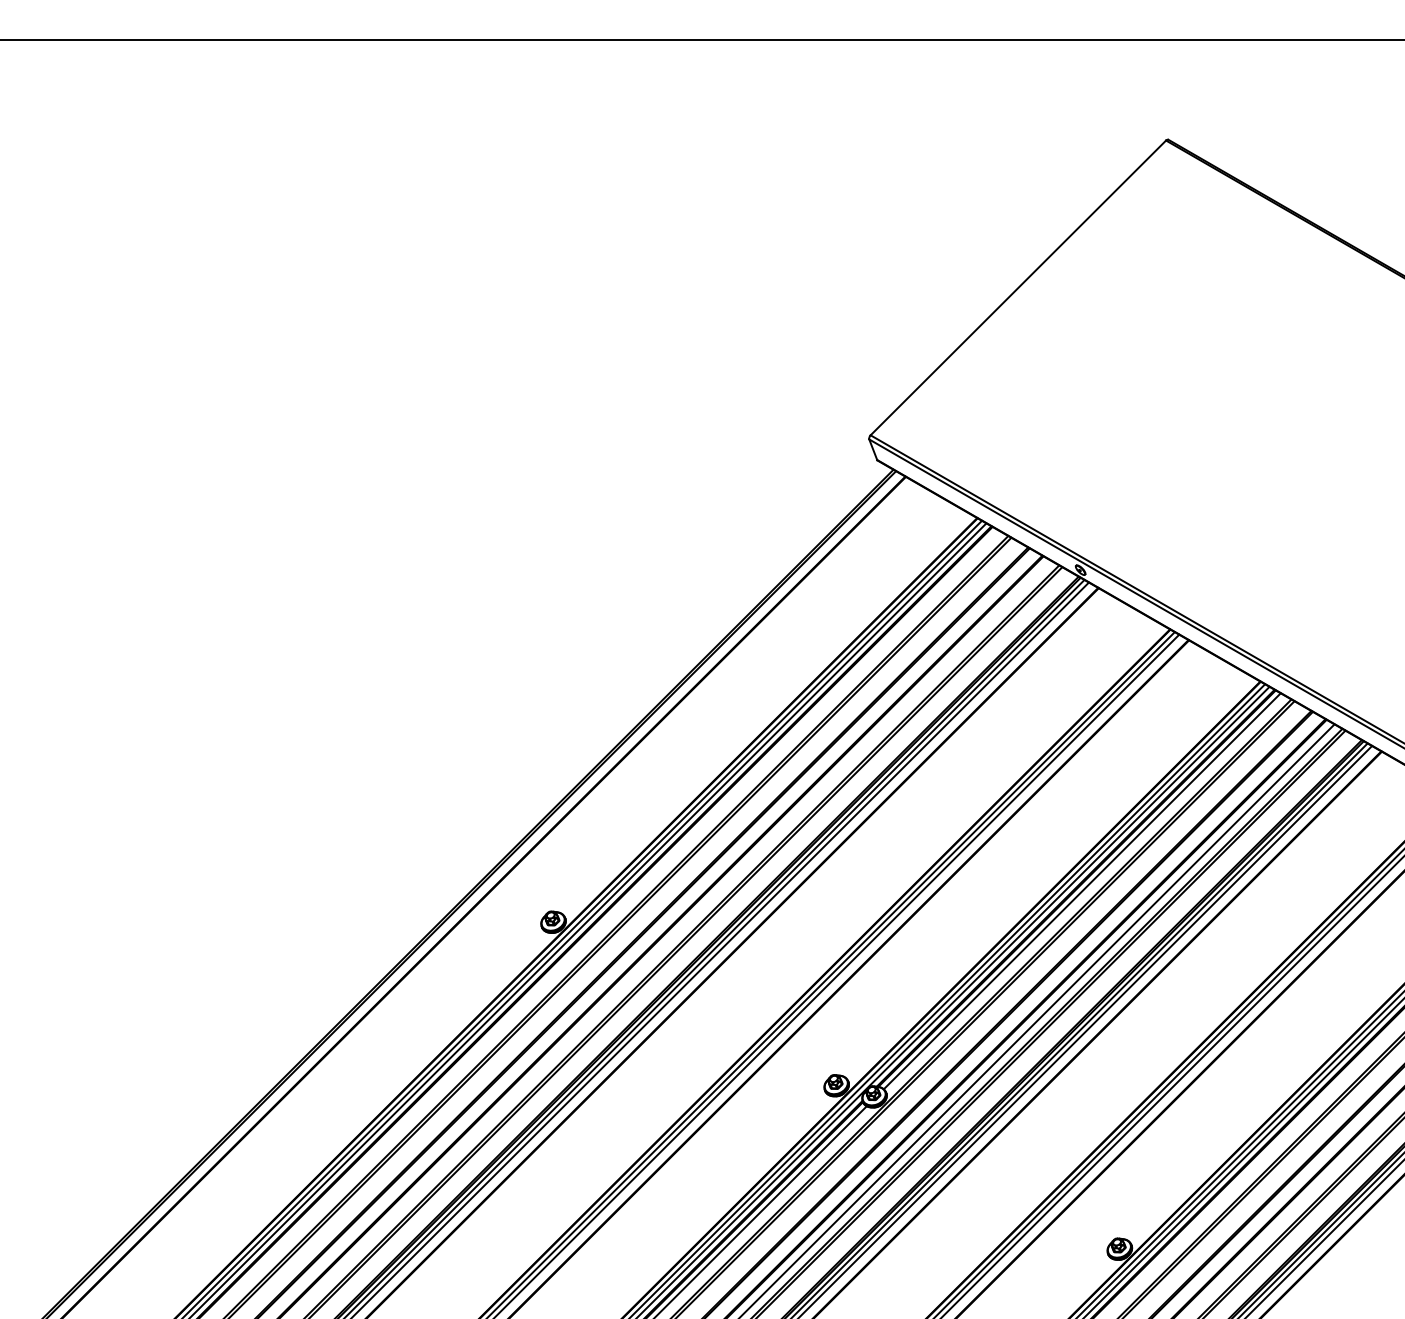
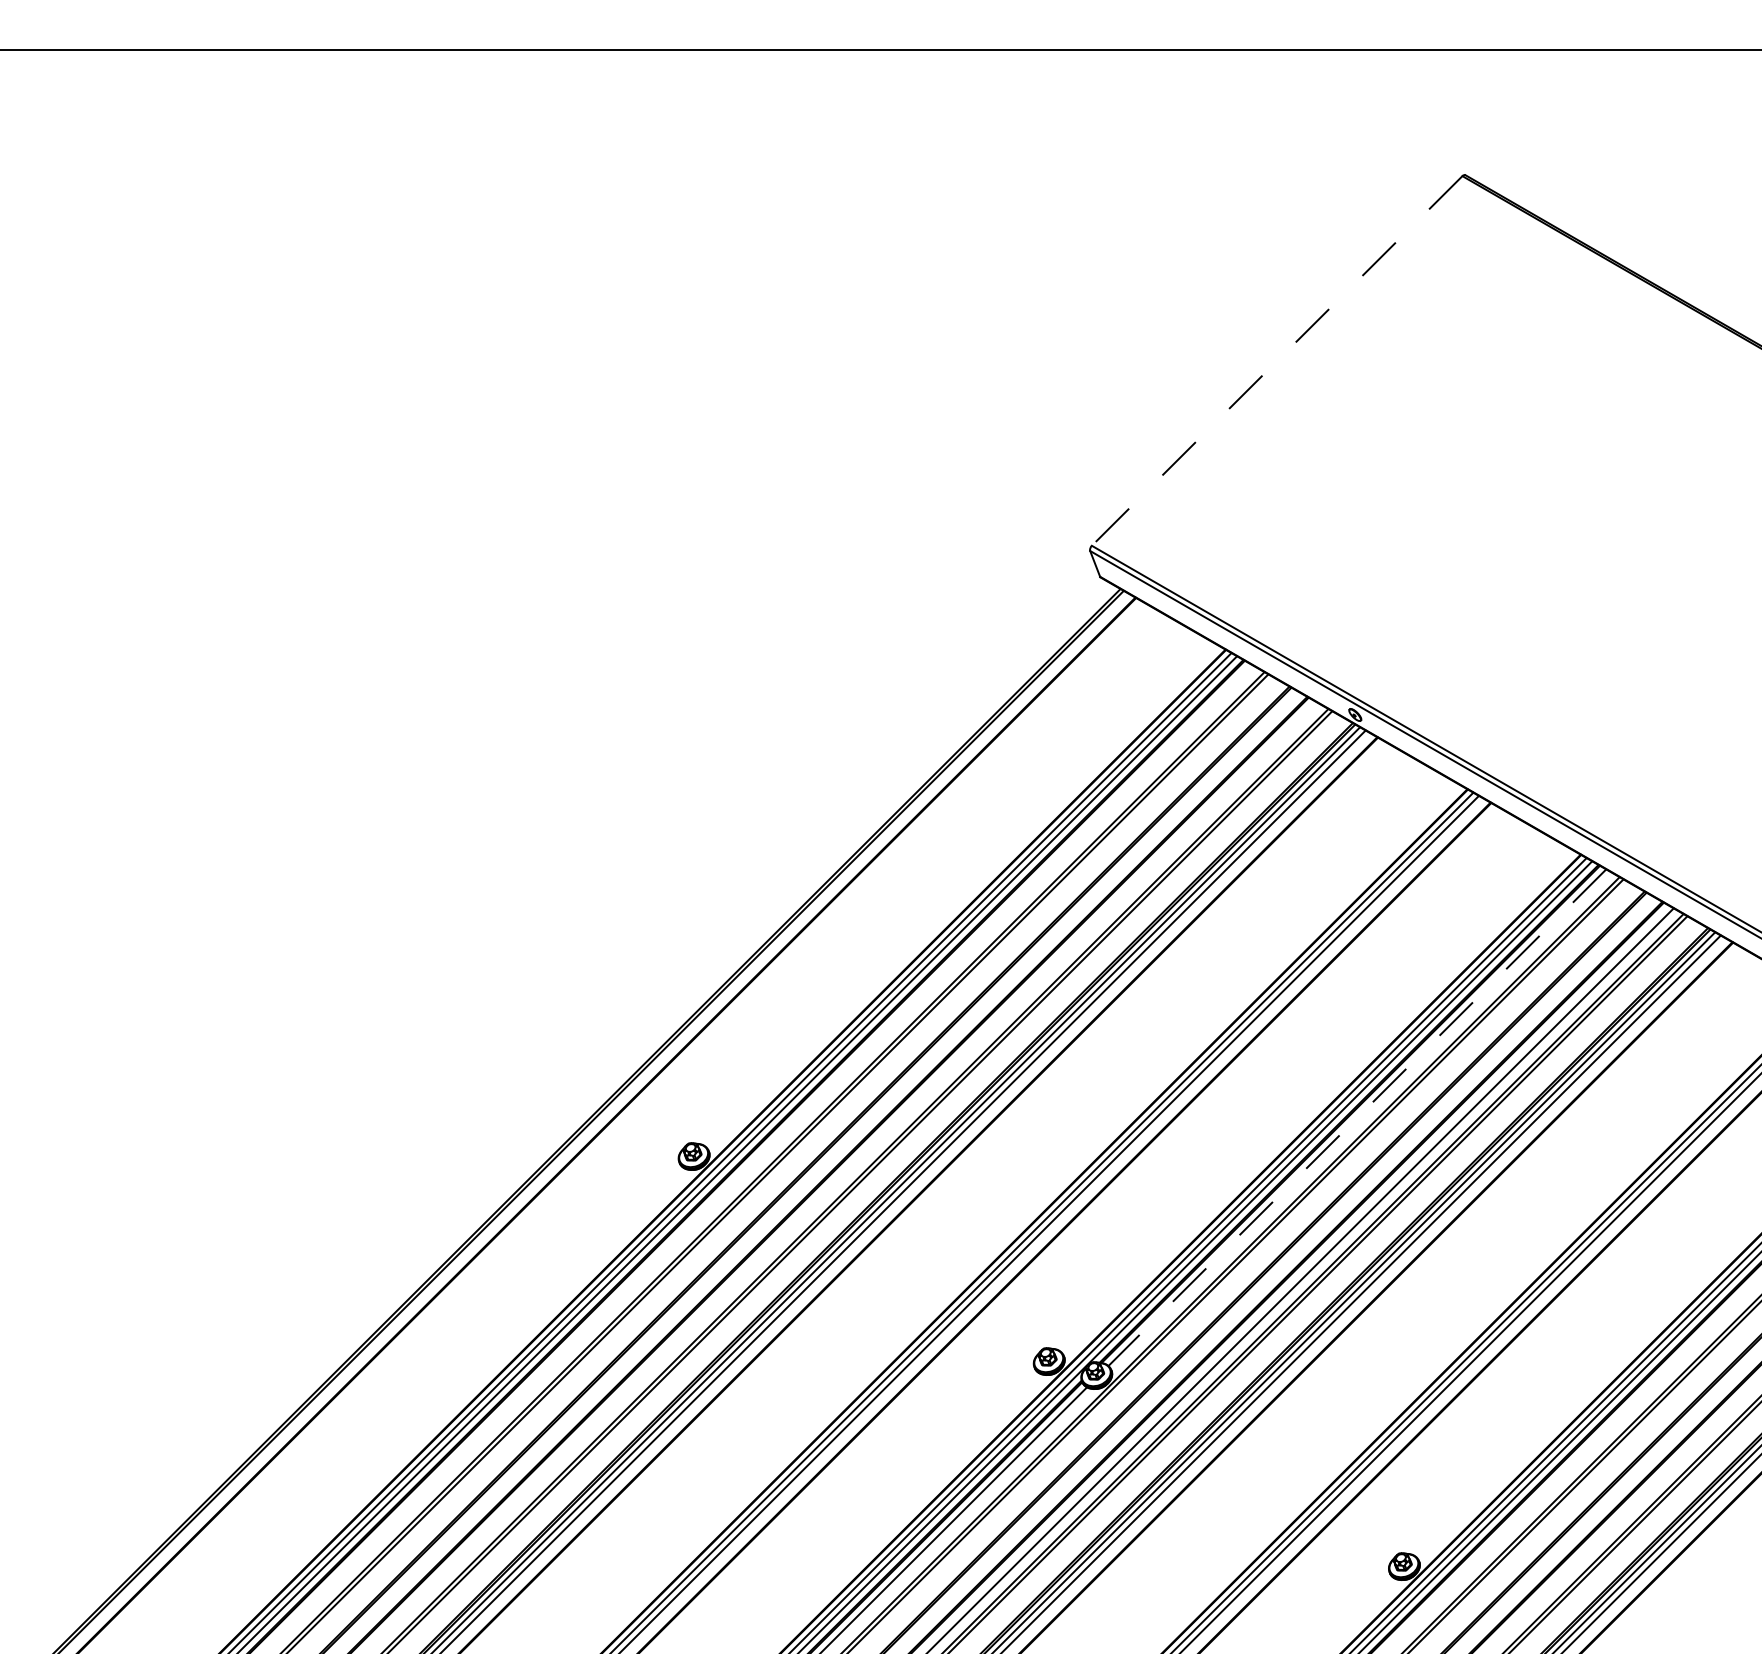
line: (1018, 287) -> (1277, 360), solid -> dashed
line: (1082, 891) -> (1357, 1117), solid -> dashed

